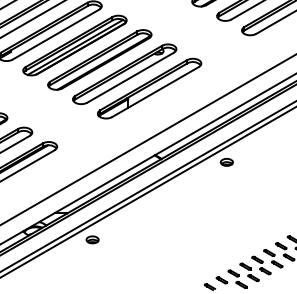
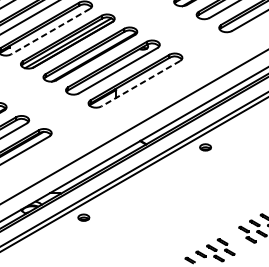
line: (55, 34) -> (50, 31), solid -> dashed
line: (155, 92) -> (140, 84), solid -> dashed
part: (261, 265) -> (236, 240), removed

